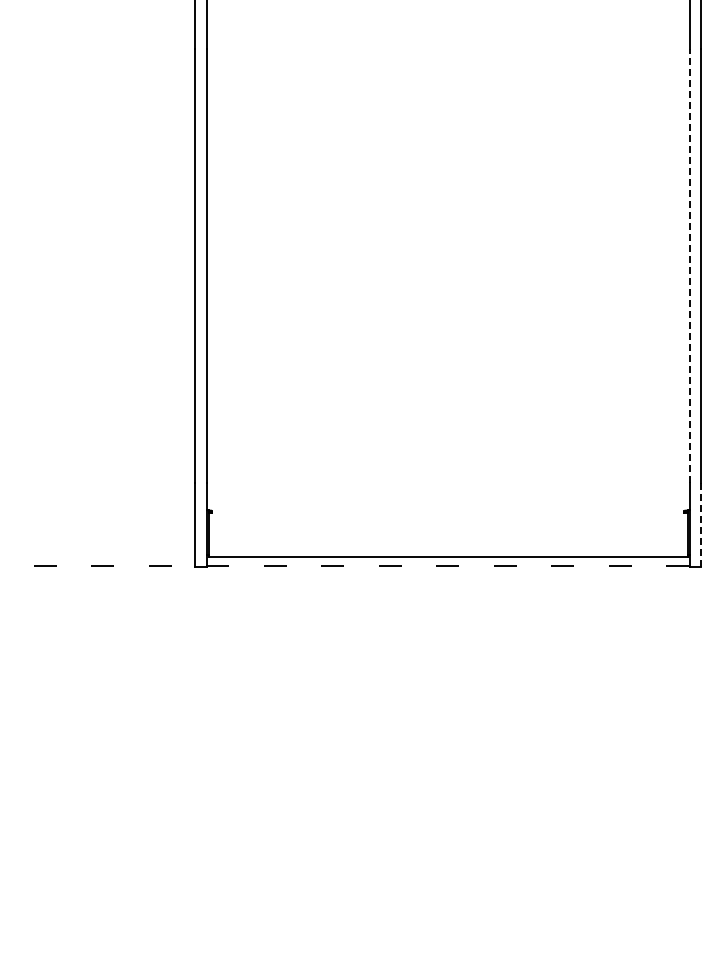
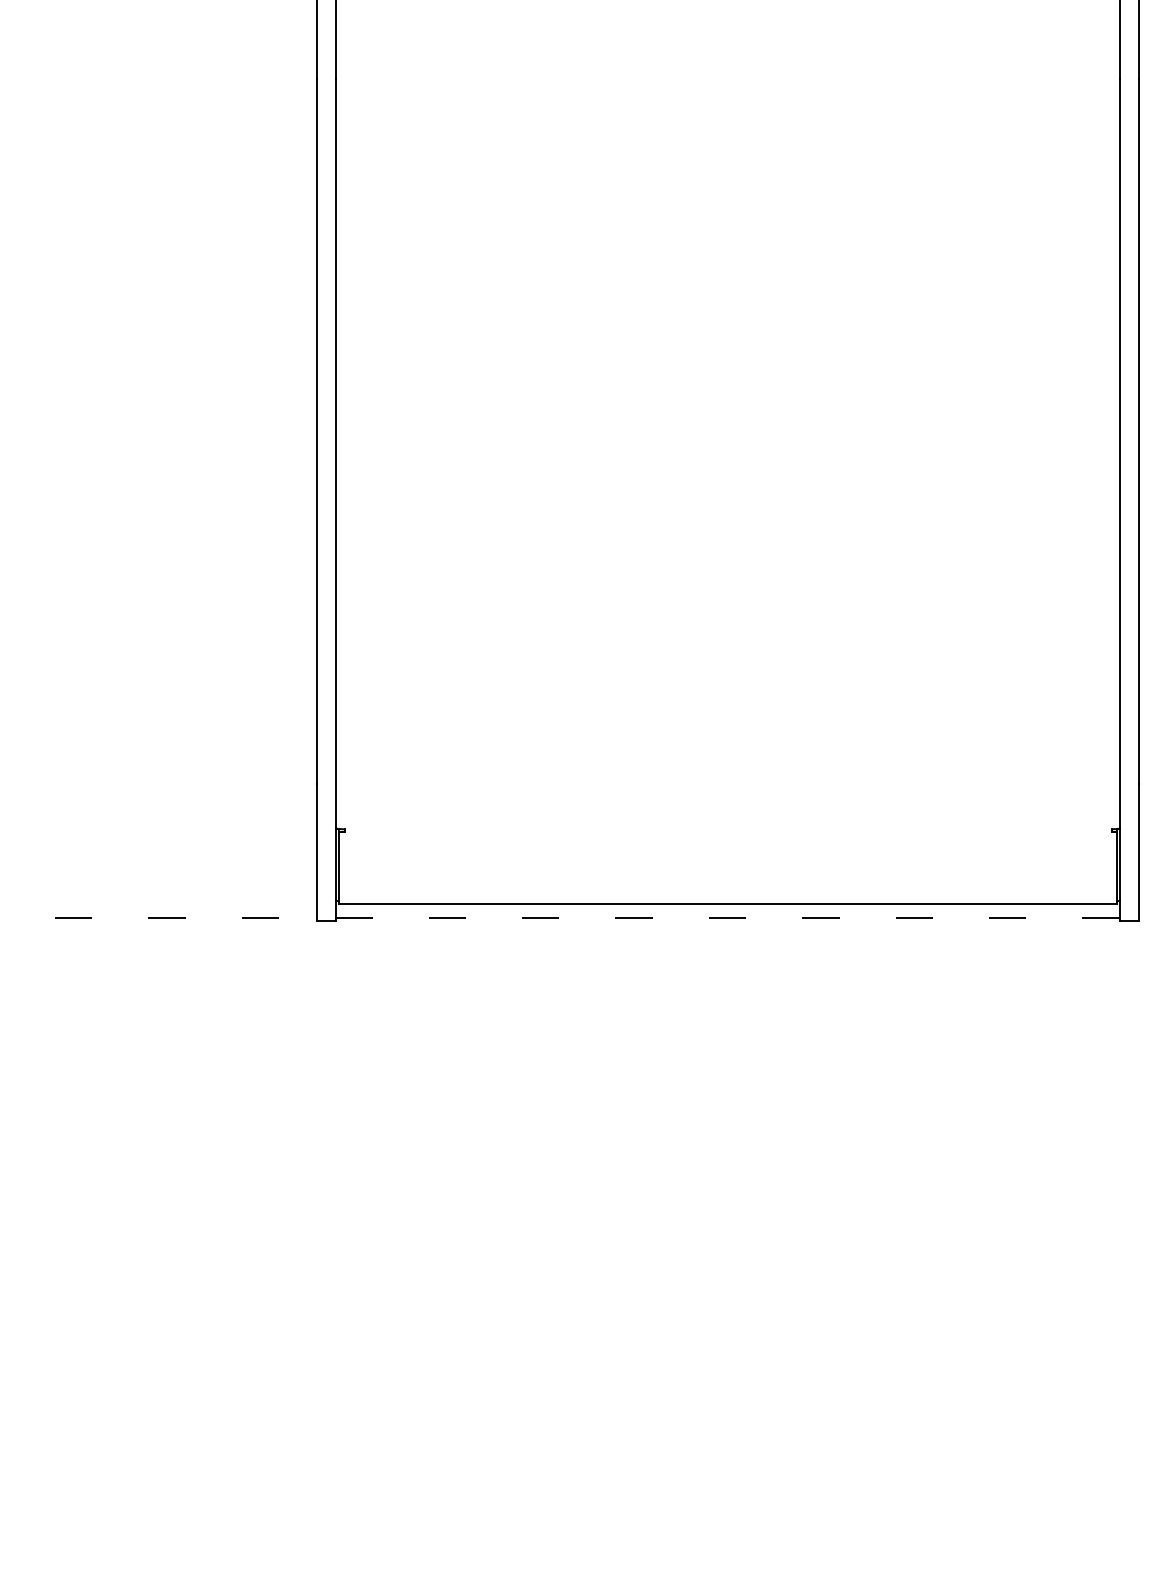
line: (689, 265) -> (1119, 431), dashed -> solid
line: (701, 525) -> (1139, 853), dashed -> solid

